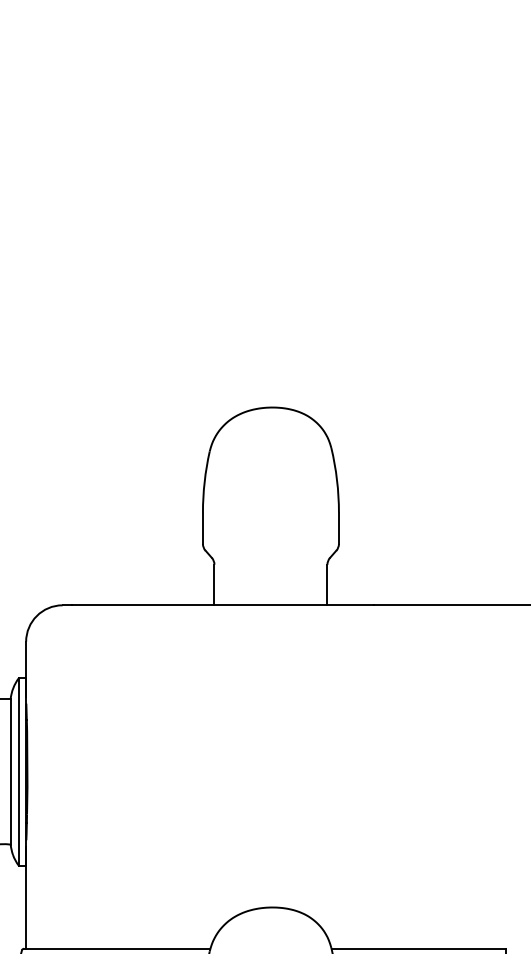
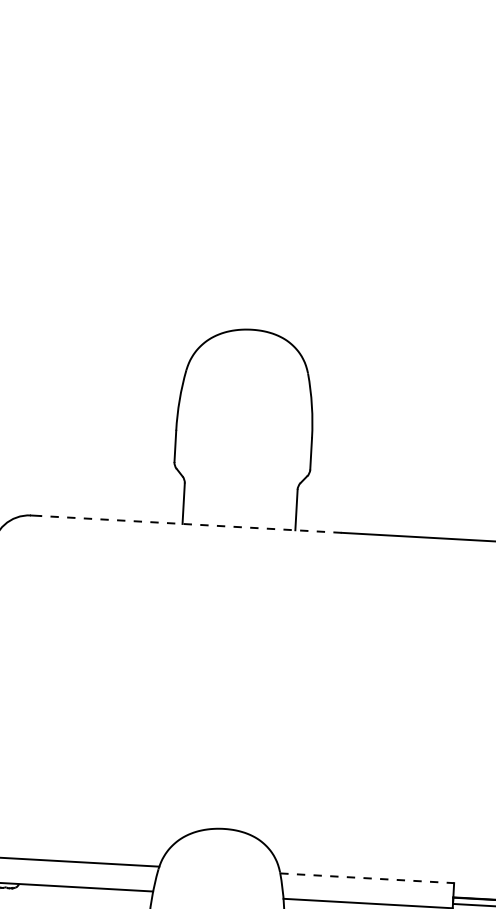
line: (222, 605) -> (190, 524), solid -> dashed
line: (419, 948) -> (368, 878), solid -> dashed

